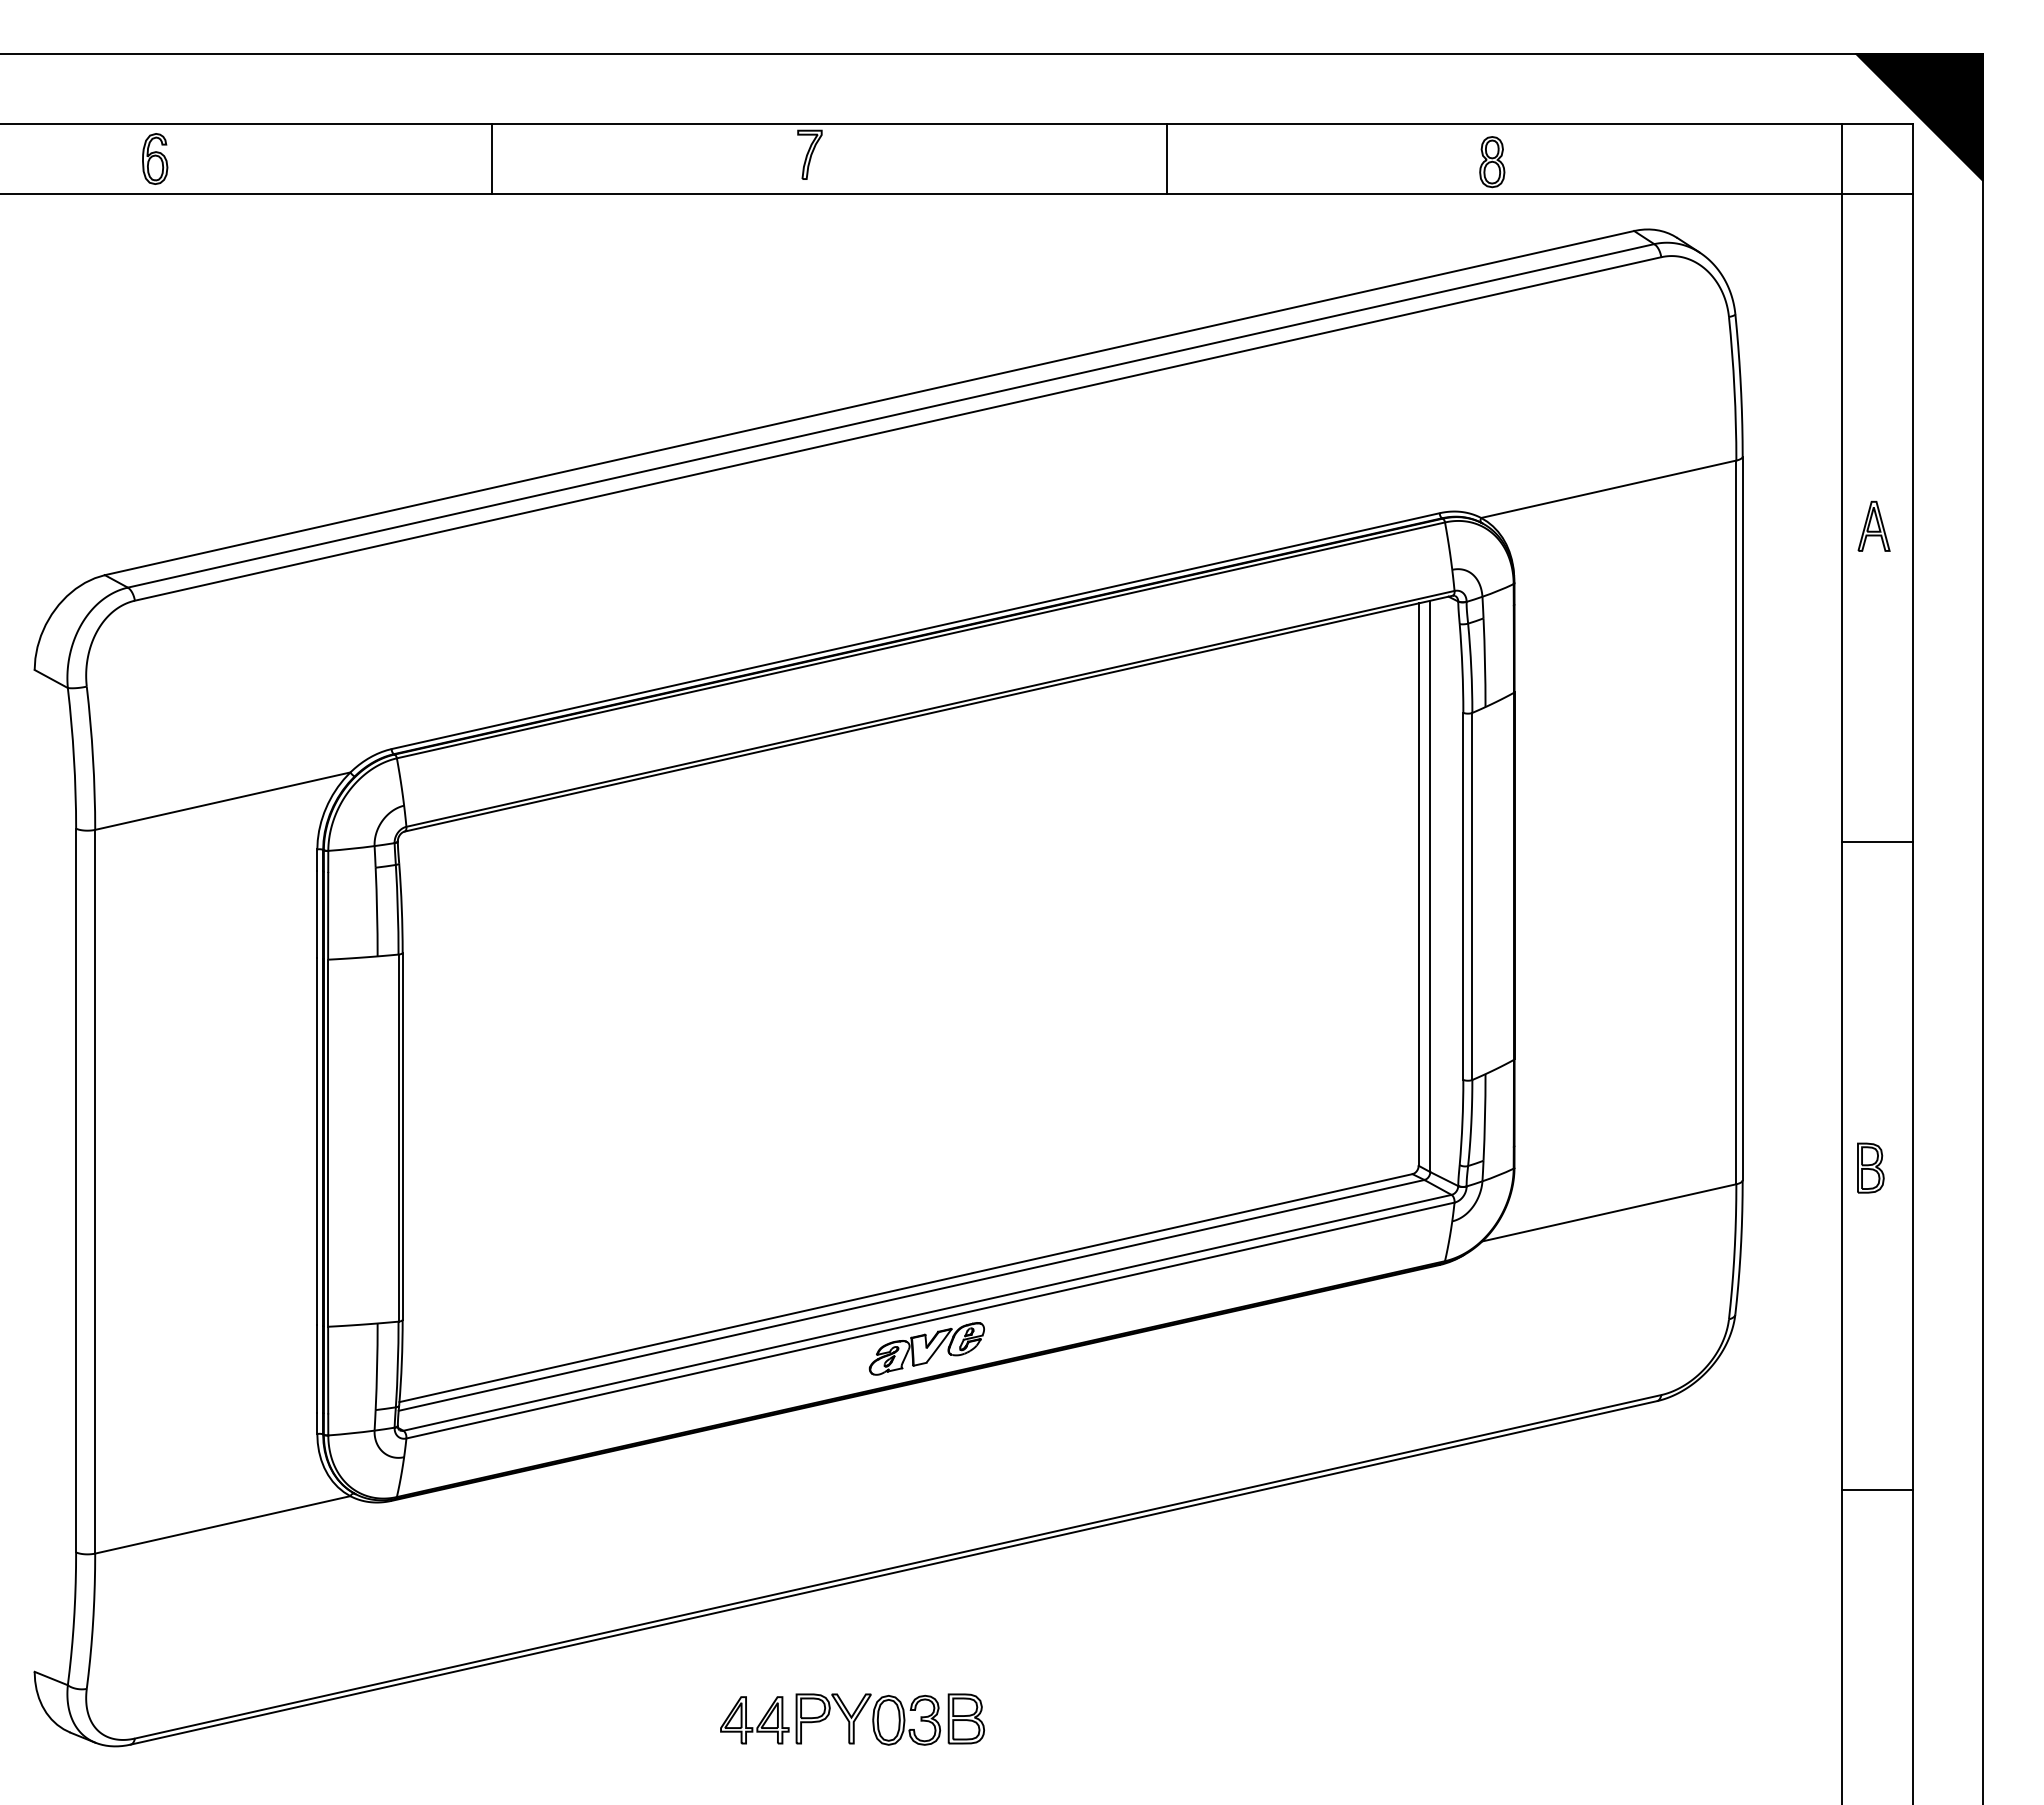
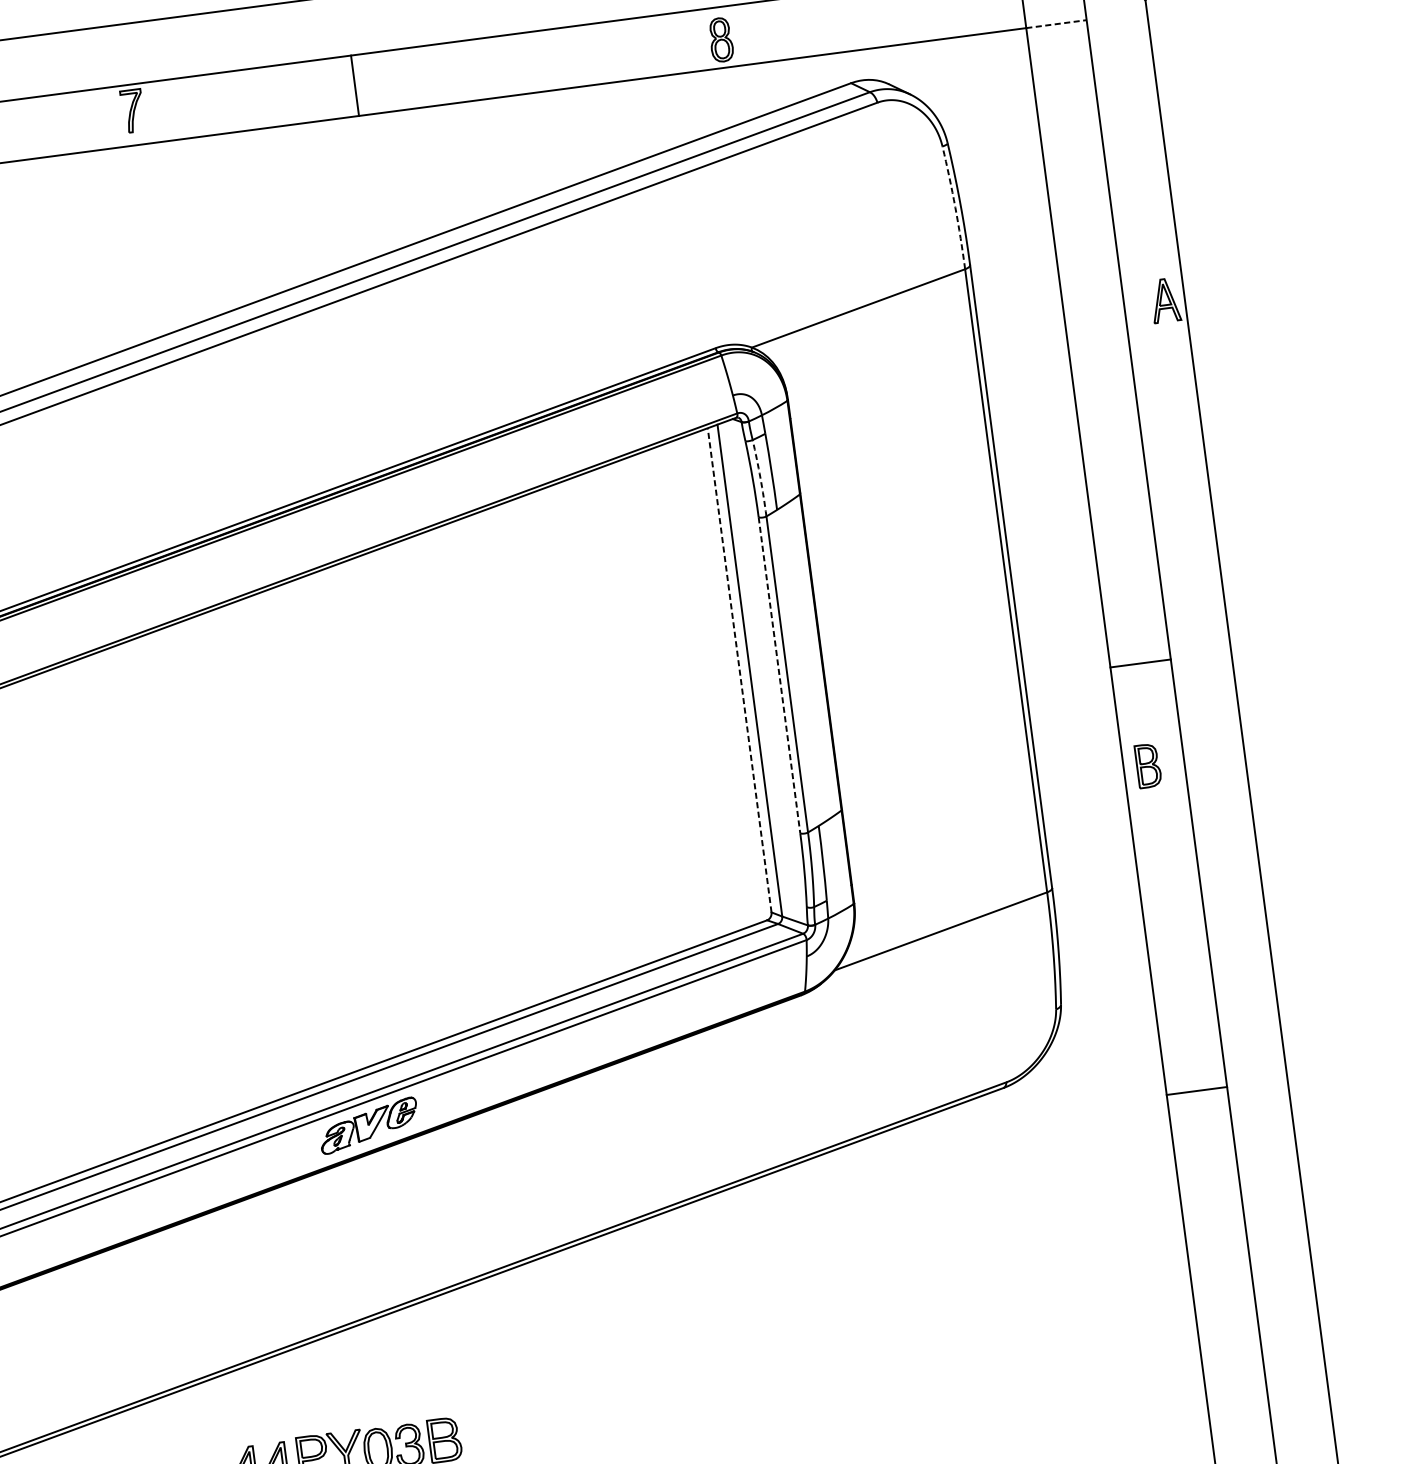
line: (1167, 159) -> (355, 85), moved
line: (1877, 194) -> (1056, 24), solid -> dashed
arc: (1734, 388) -> (955, 207), solid -> dashed
part: (1873, 525) -> (1164, 299), moved
arc: (1471, 668) -> (760, 478), solid -> dashed
line: (1877, 842) -> (1140, 663), moved
line: (1418, 884) -> (739, 670), solid -> dashed
line: (1463, 896) -> (779, 675), solid -> dashed
part: (1870, 1167) -> (1147, 765), moved
line: (1877, 1489) -> (1196, 1090), moved

